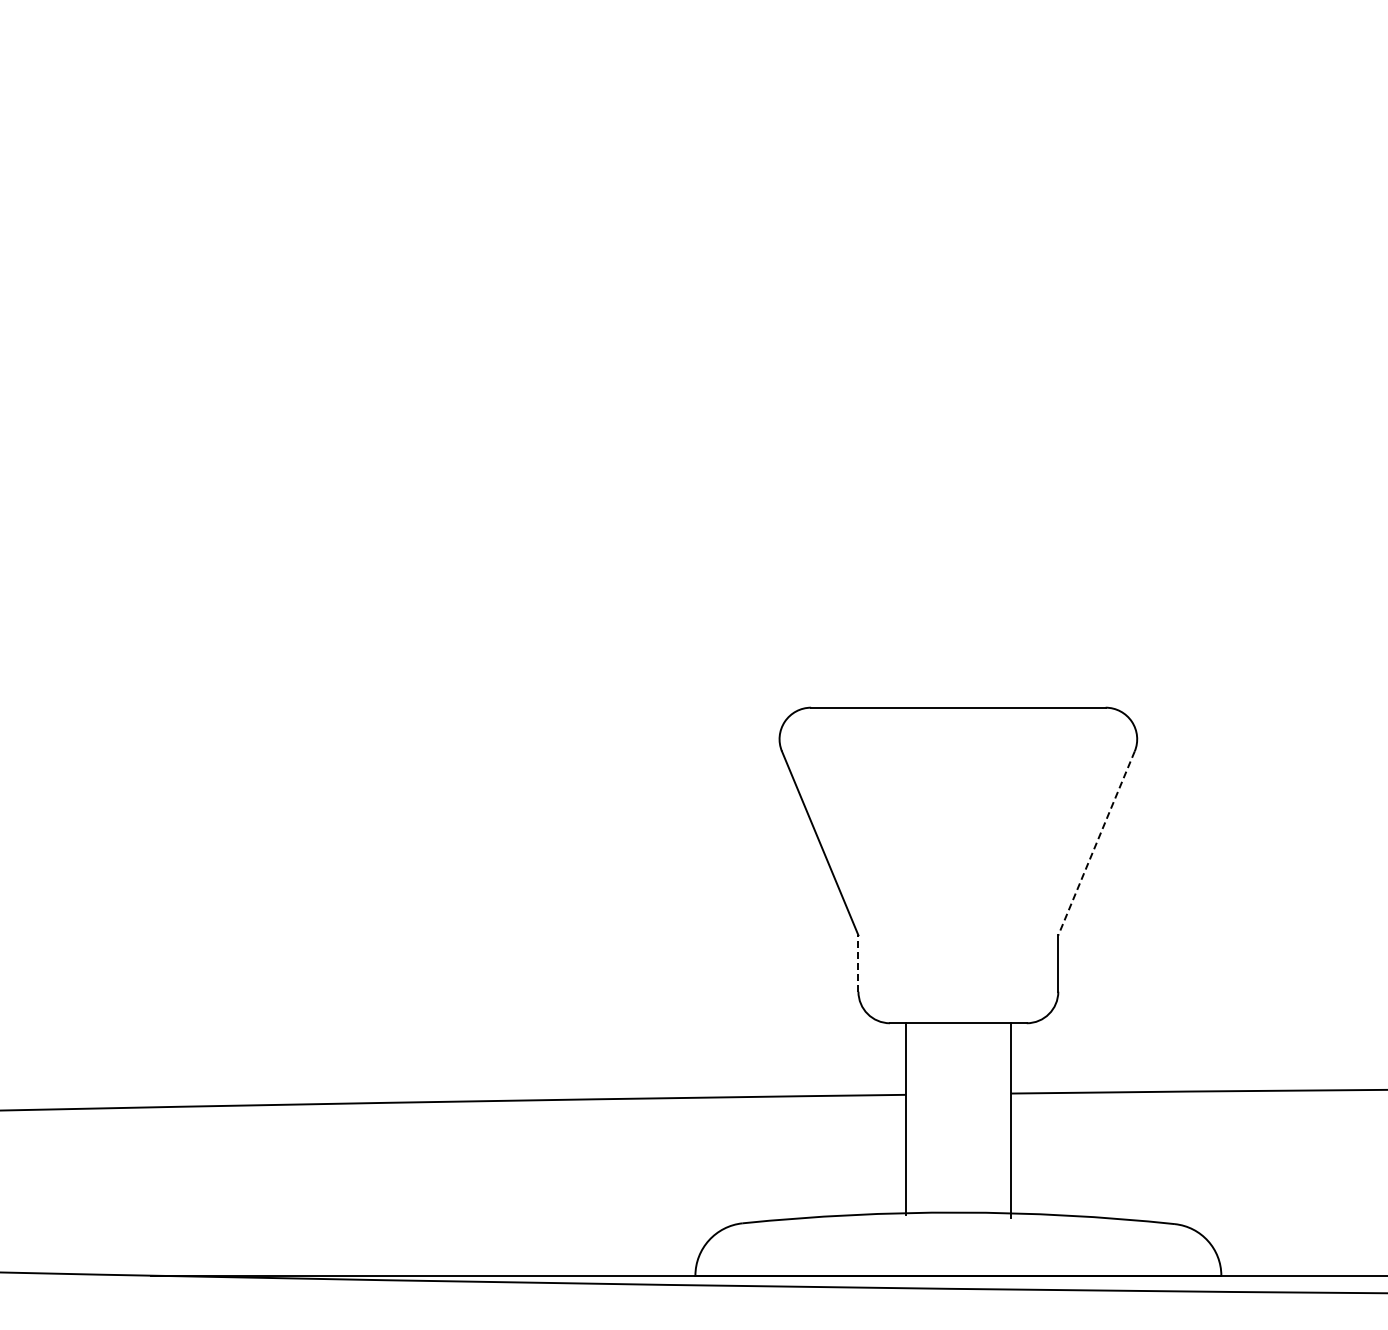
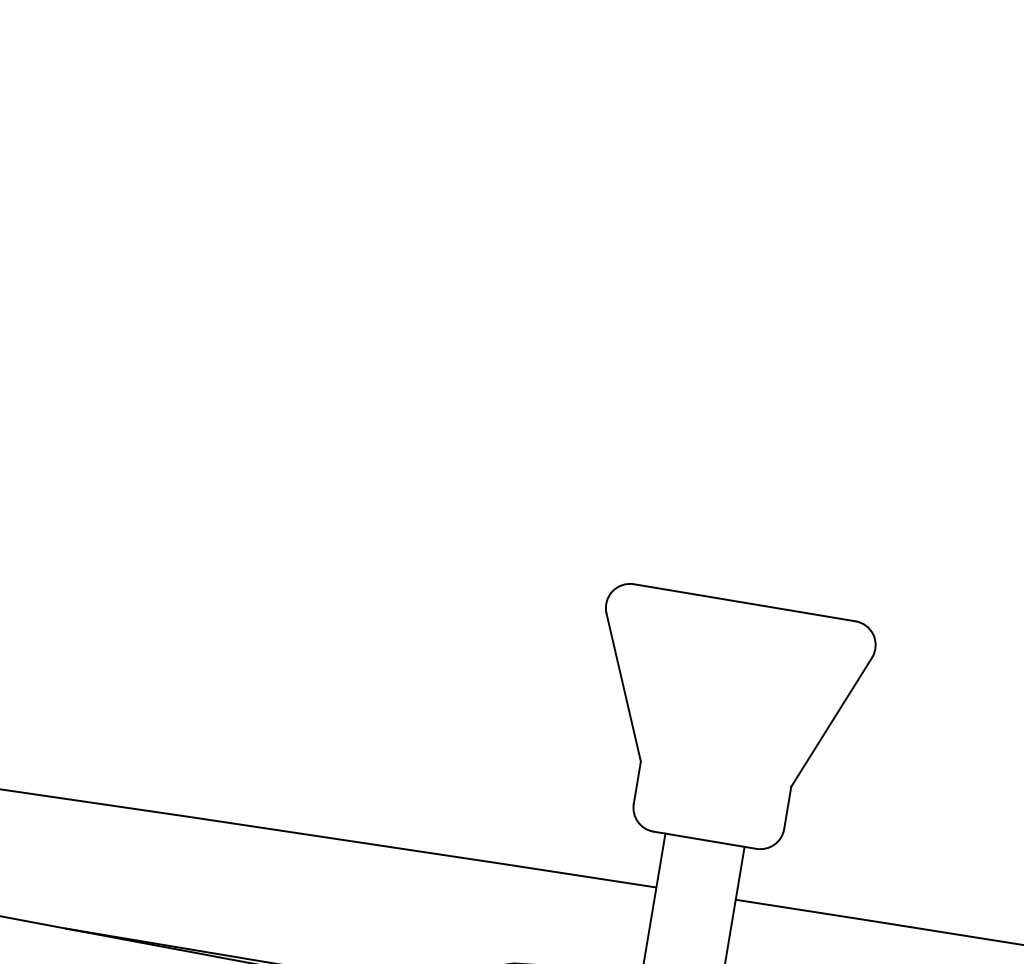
line: (1096, 843) -> (831, 722), dashed -> solid
line: (858, 963) -> (637, 782), dashed -> solid

